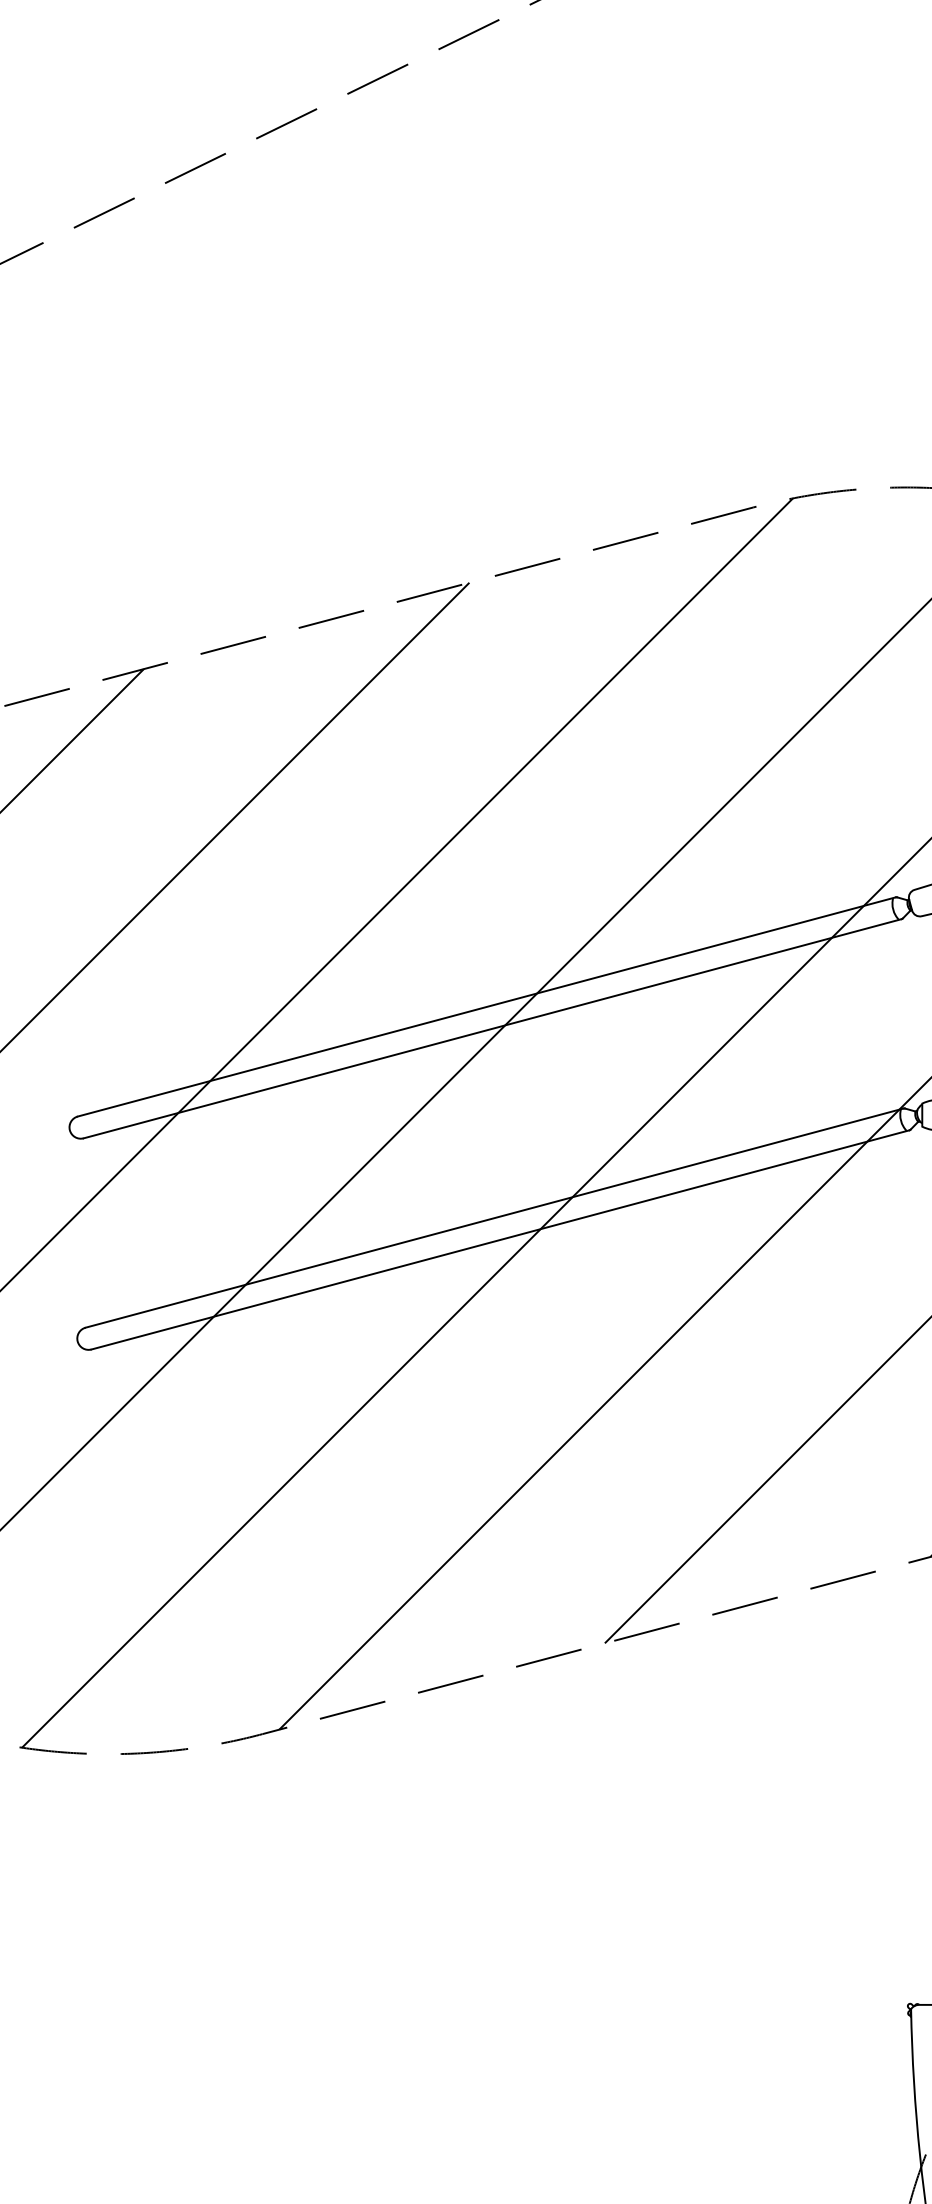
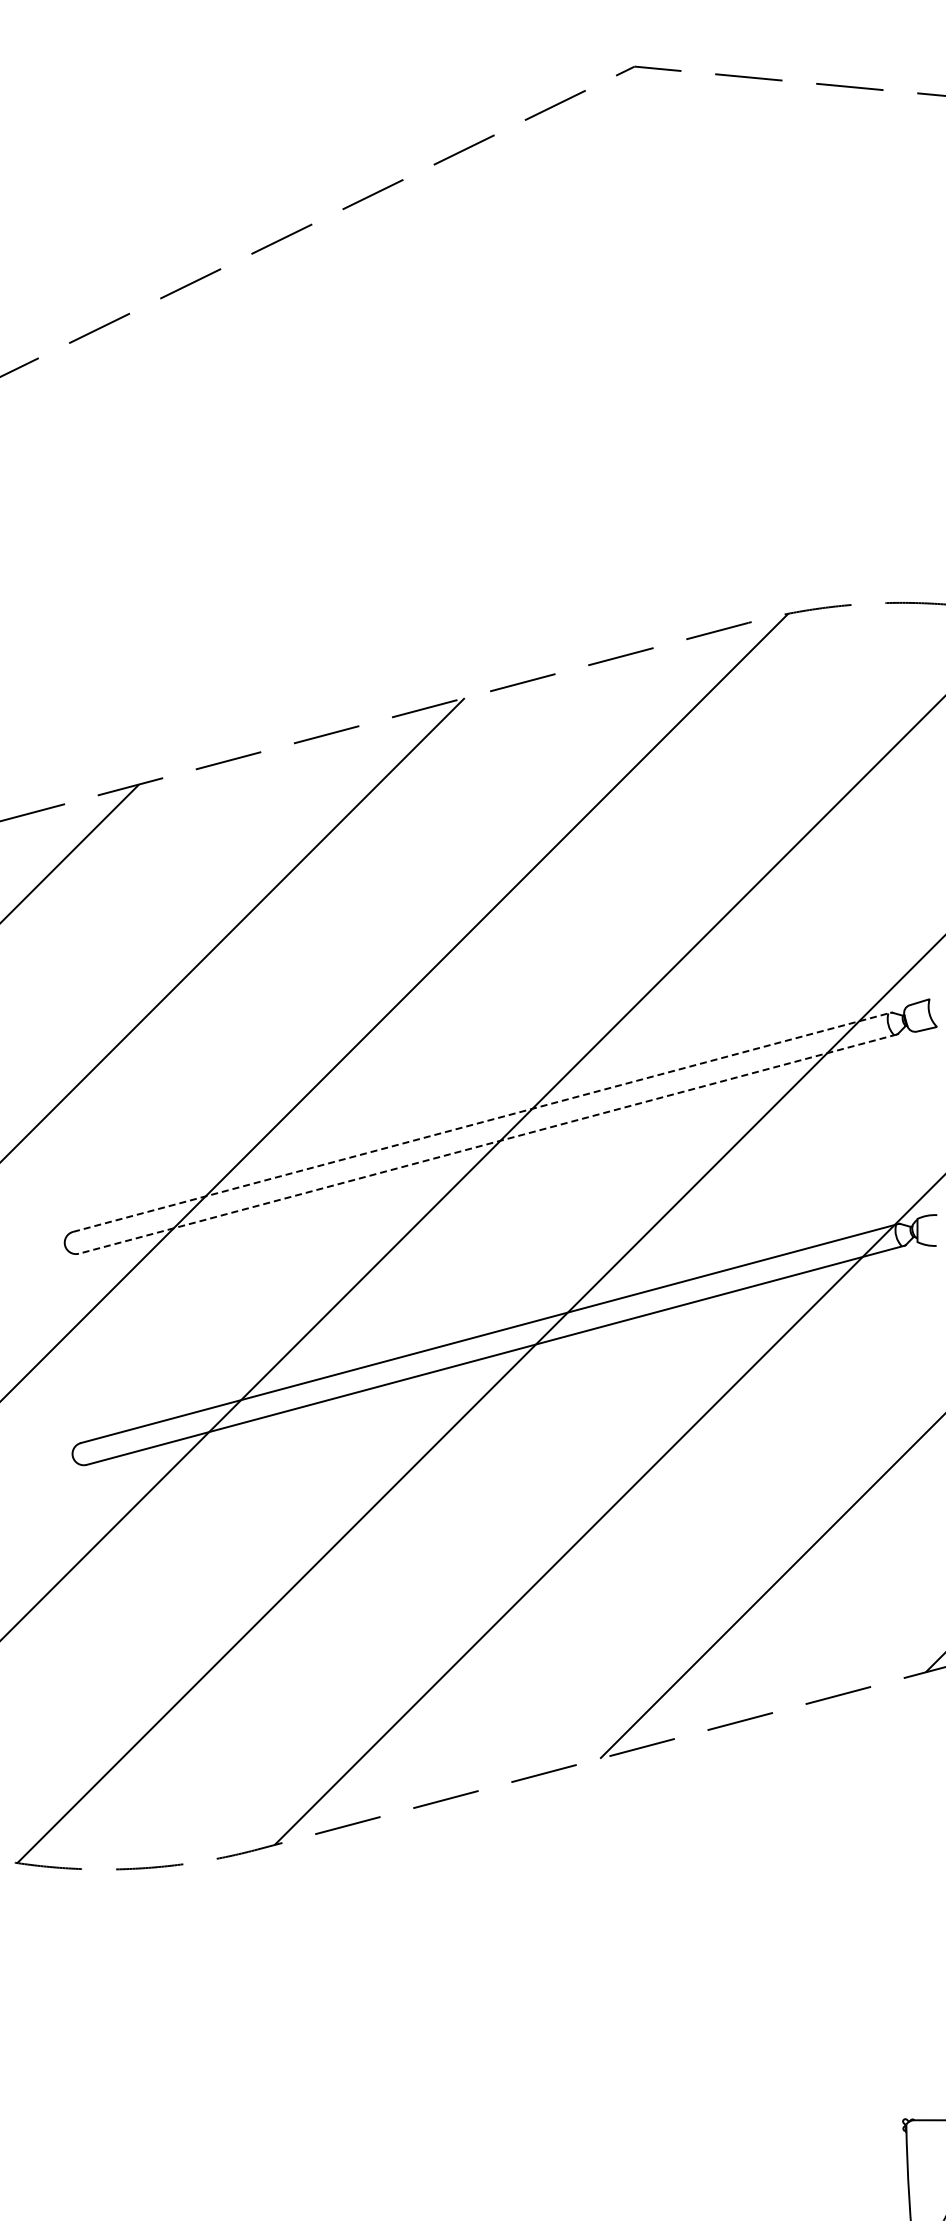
line: (487, 1007) -> (482, 1122), solid -> dashed
line: (492, 1029) -> (487, 1144), solid -> dashed

